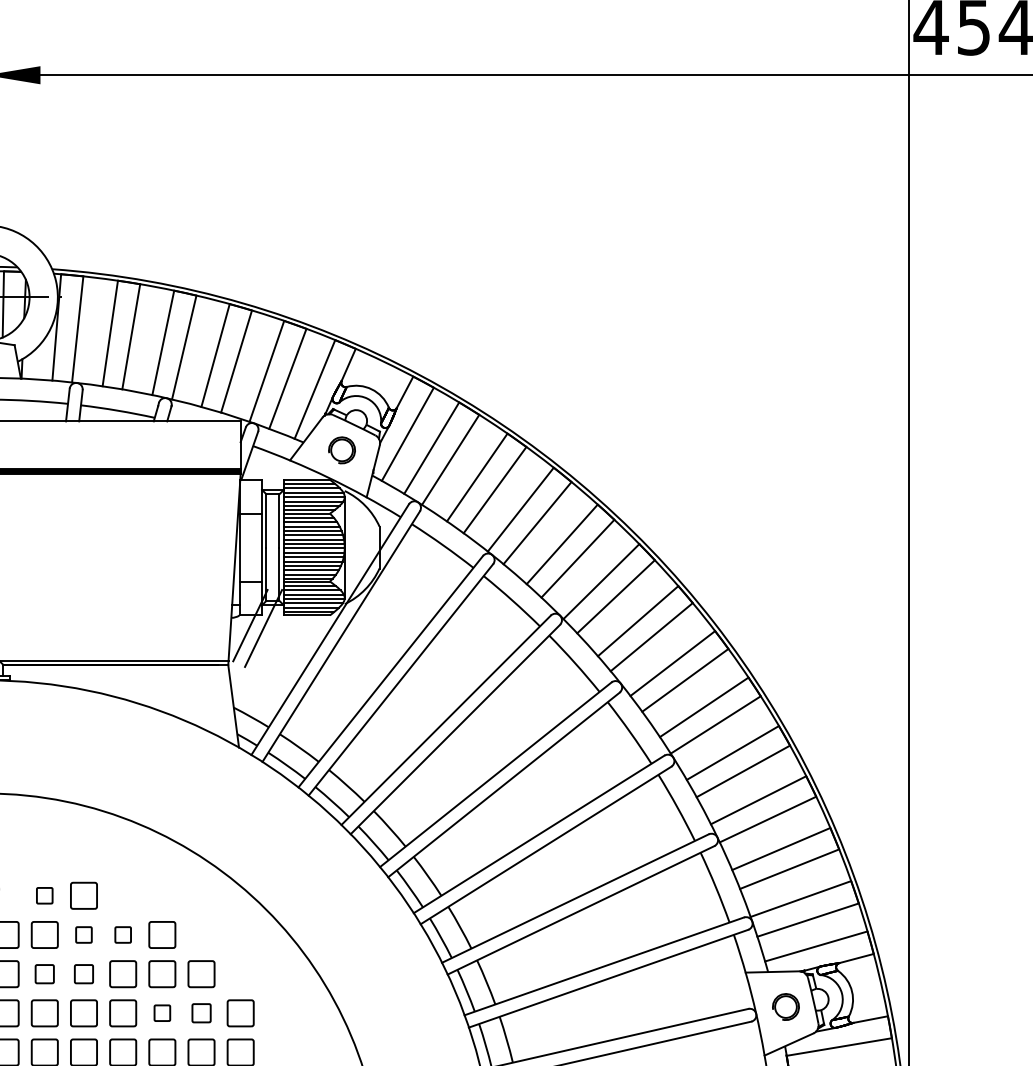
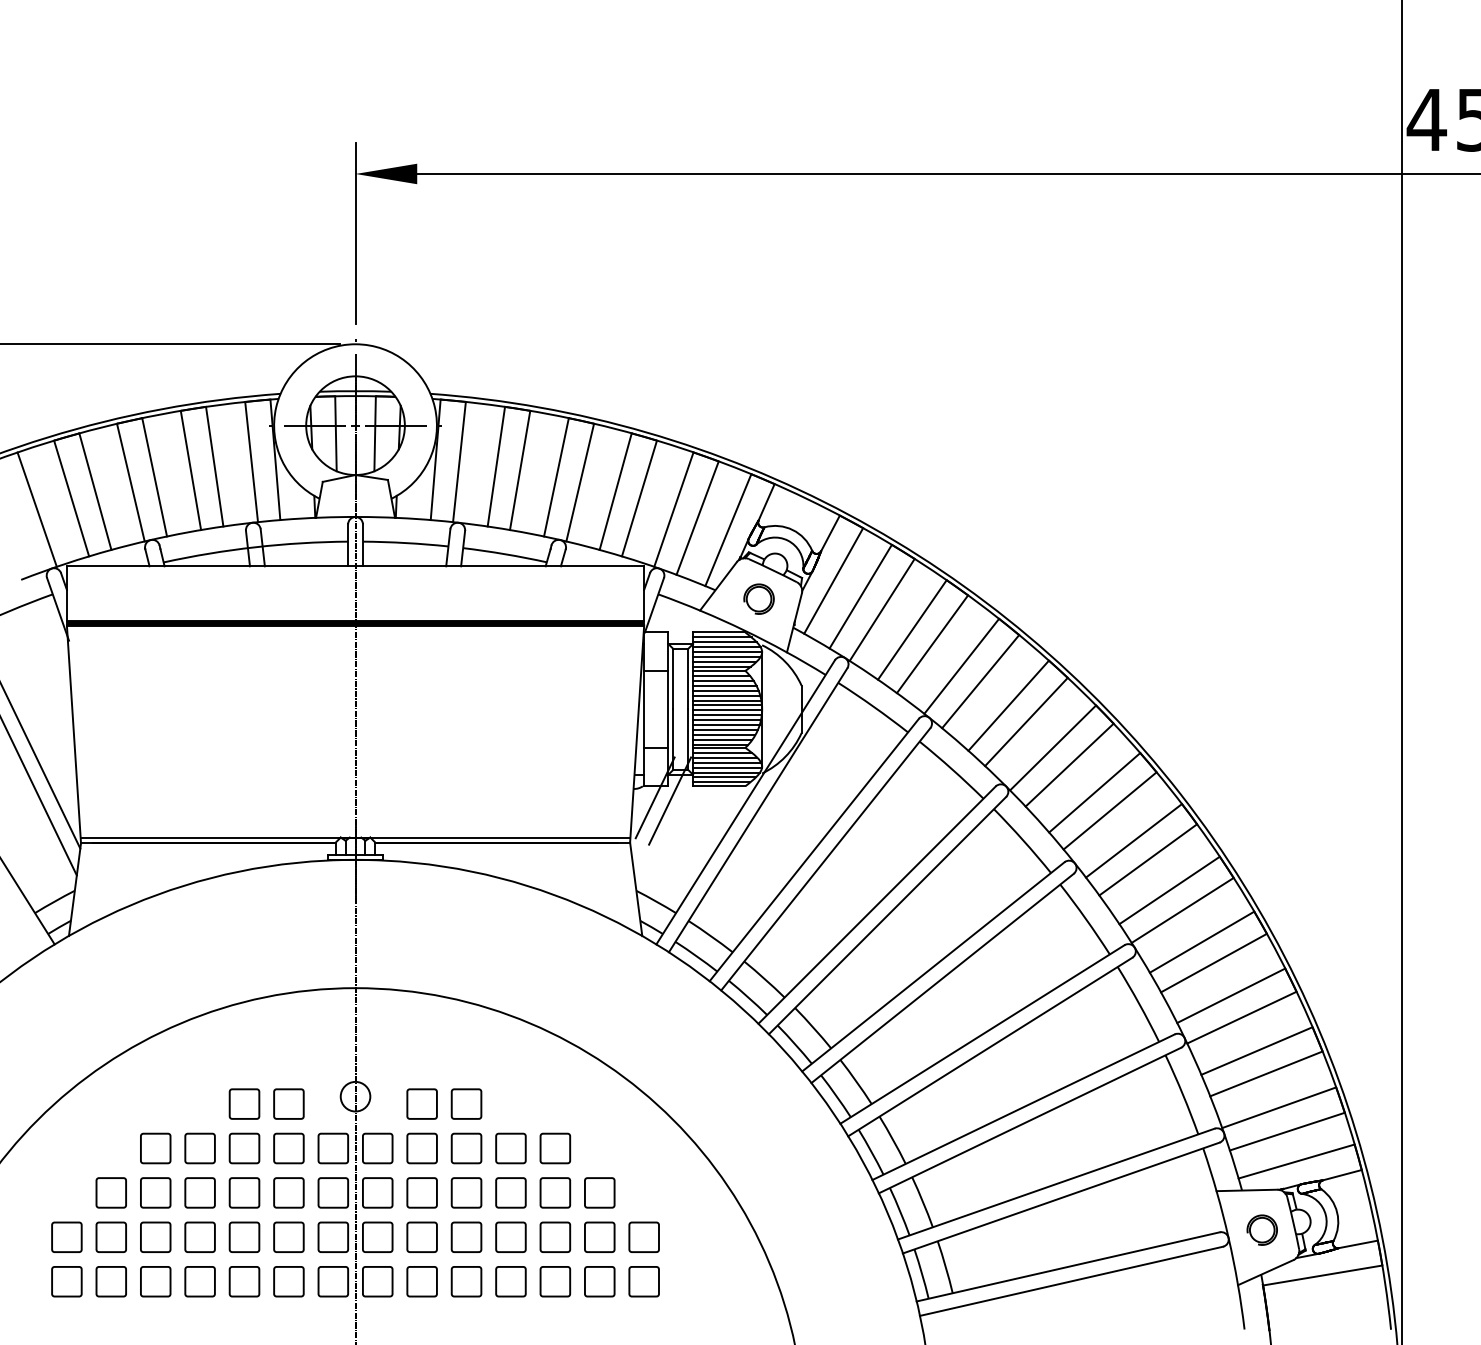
part: (44, 895) -> (421, 1103), size x1.67
part: (83, 934) -> (466, 1148), size x1.67
part: (122, 934) -> (510, 1148), size x1.67
part: (44, 973) -> (421, 1192), size x1.43
part: (83, 973) -> (466, 1192), size x1.43
part: (162, 1012) -> (555, 1236), size x1.67
part: (201, 1012) -> (599, 1236), size x1.43

